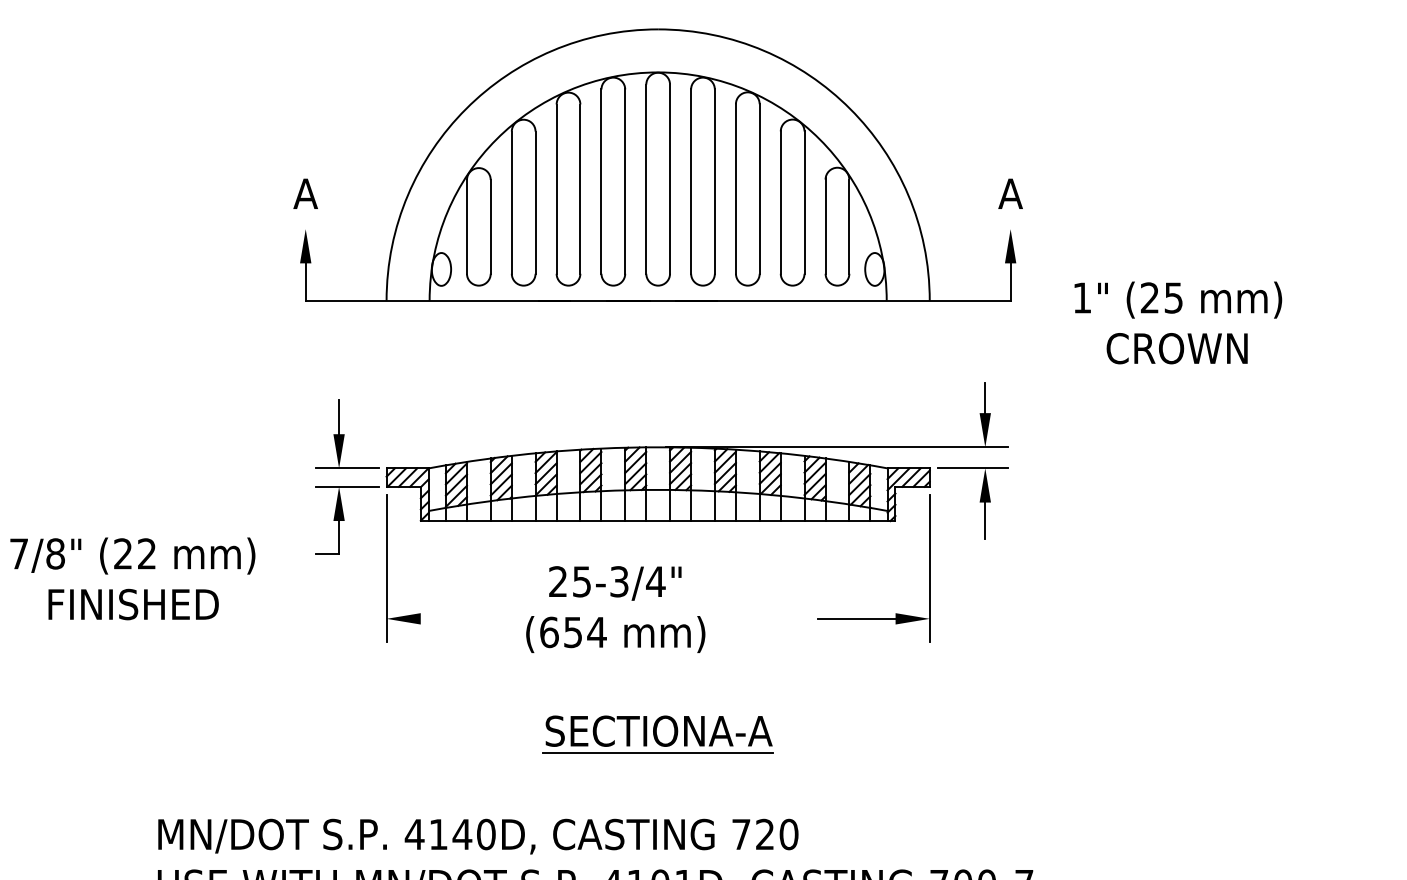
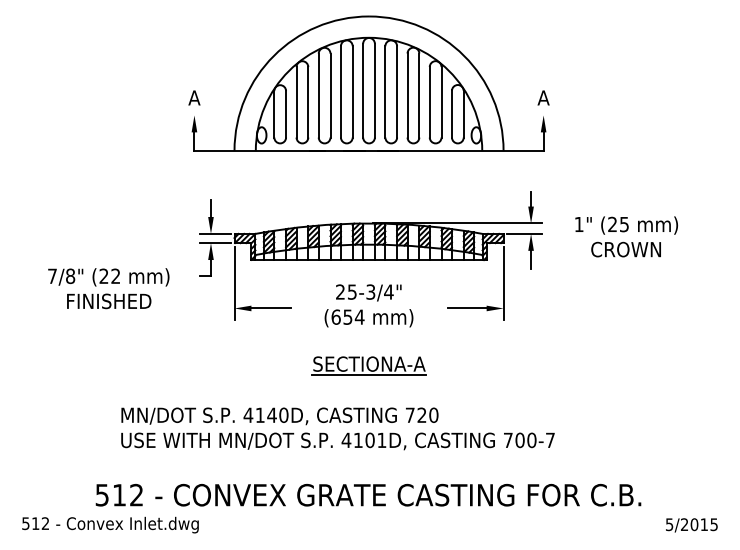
text: (1177, 322) -> (626, 236), moved
text: (614, 608) -> (368, 305), moved
line: (453, 618) -> (267, 308), added

